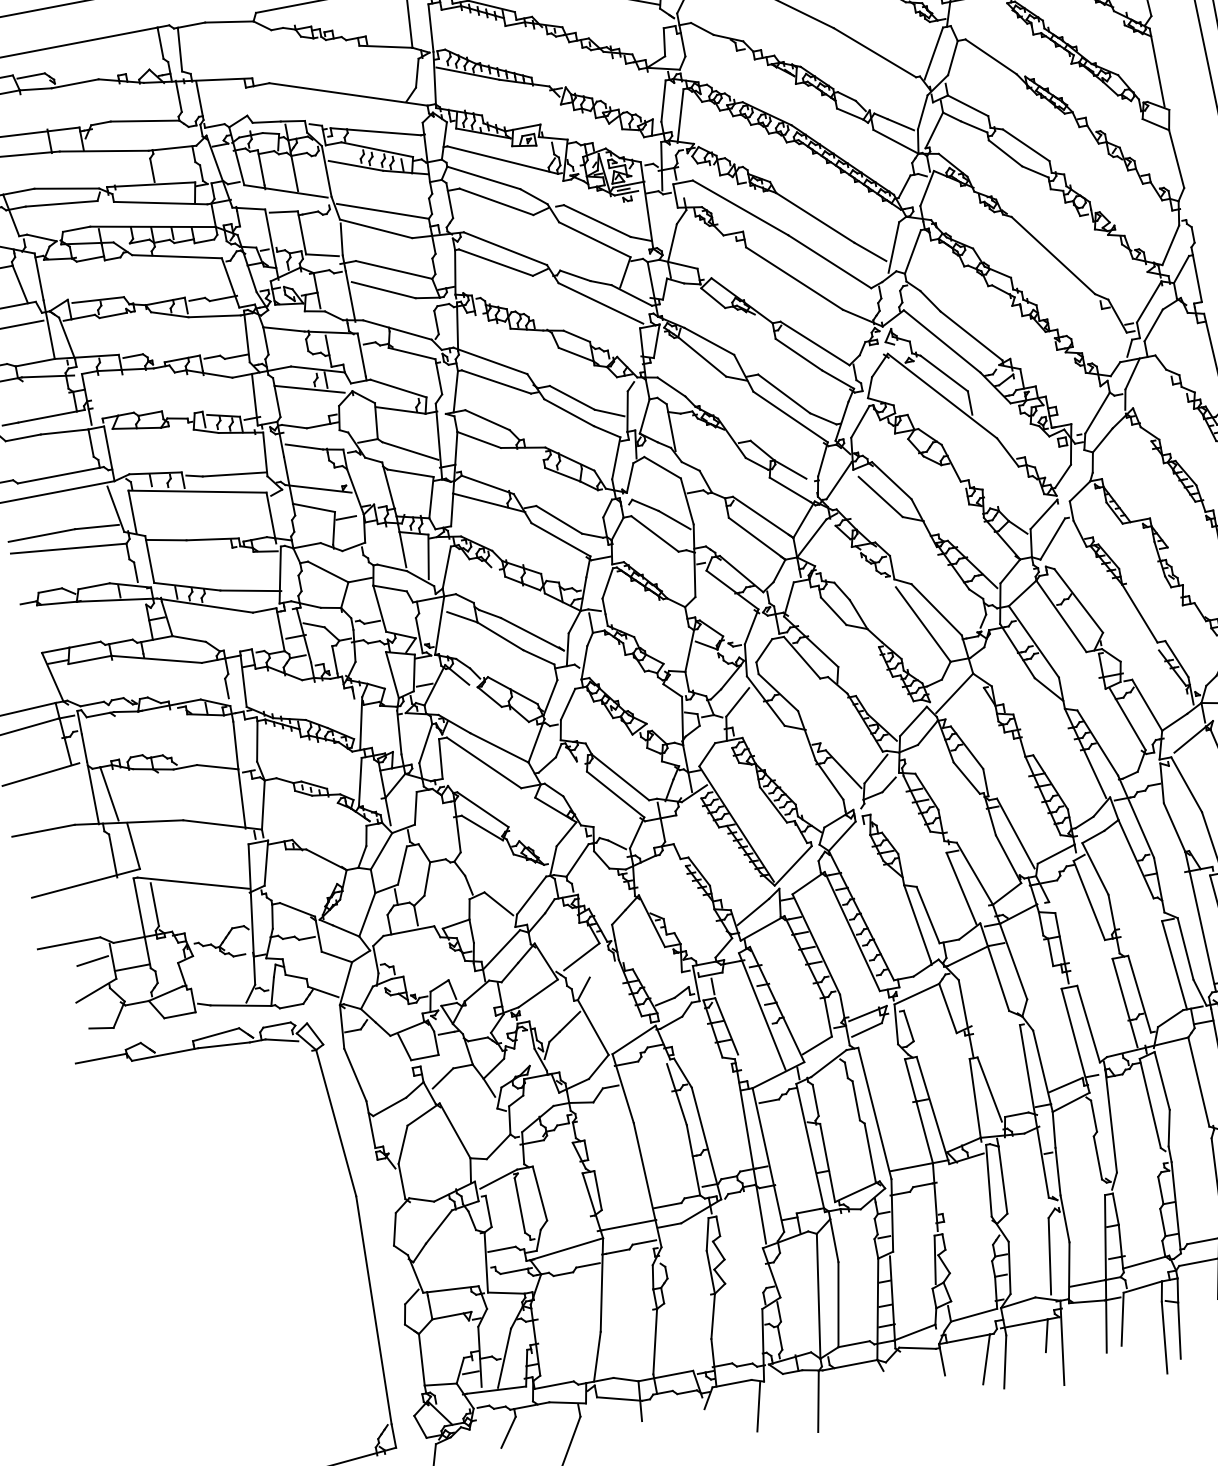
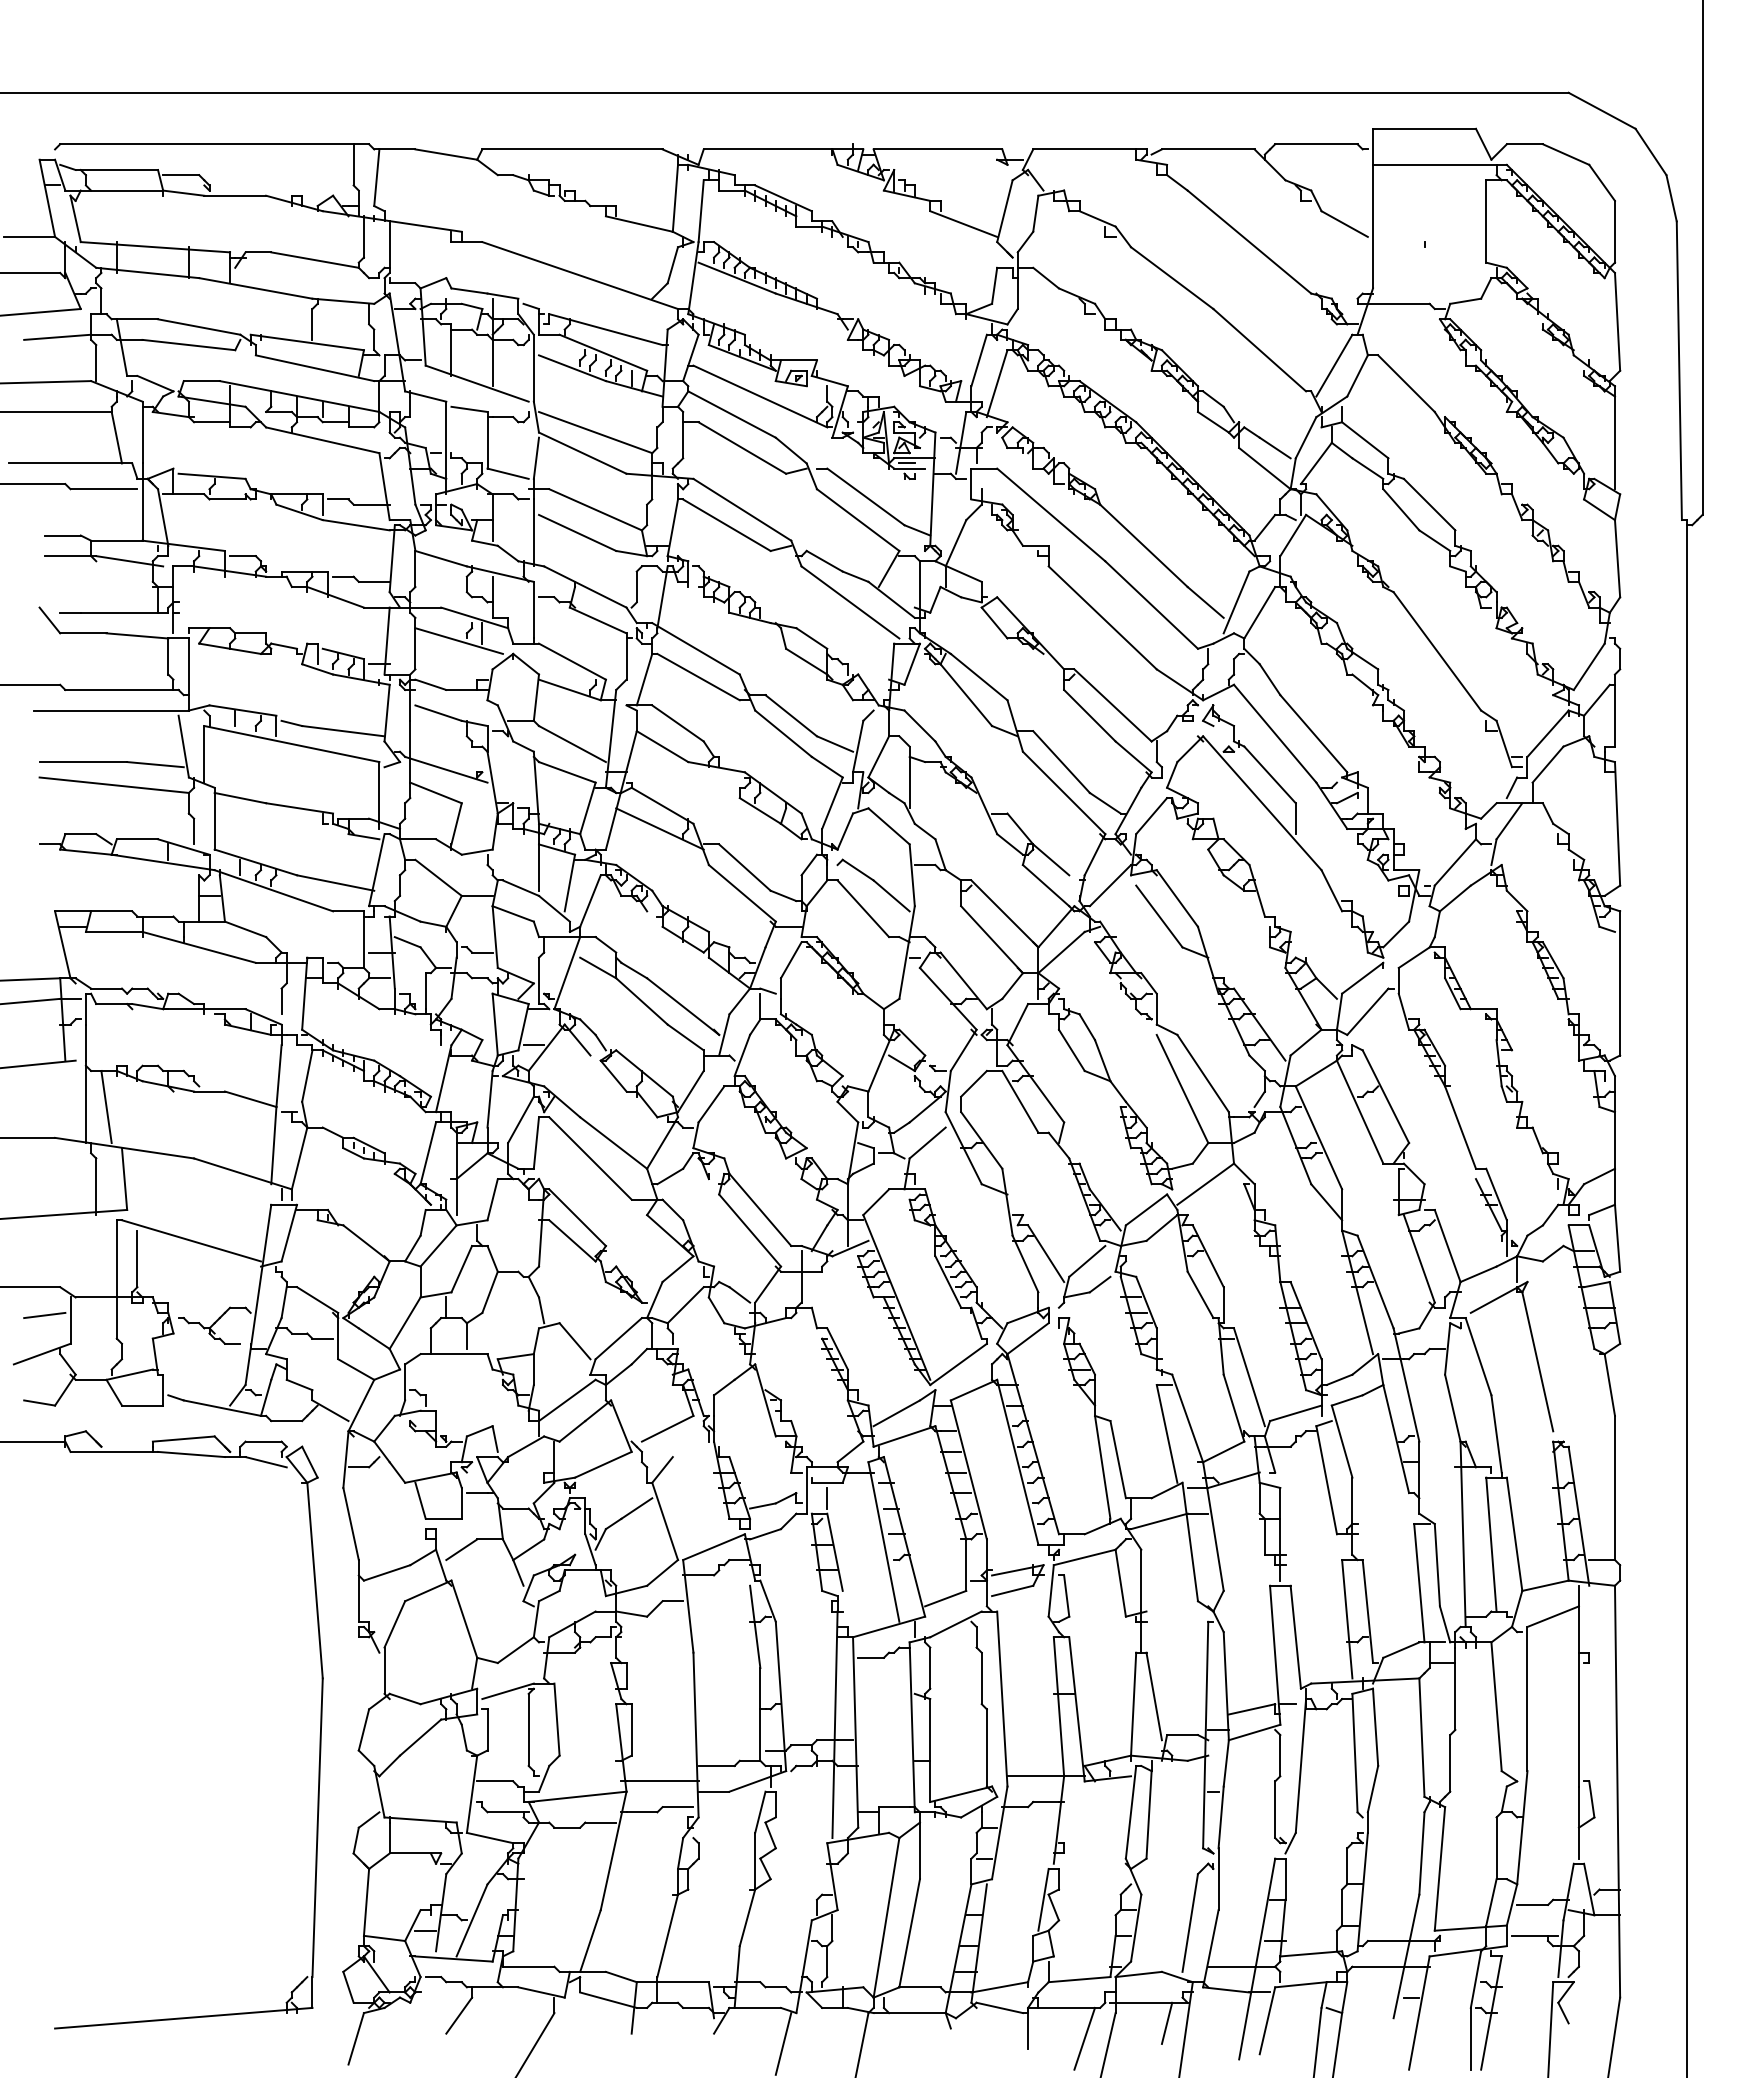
line: (346, 517) -> (474, 813), removed
line: (132, 967) -> (93, 1333), removed

